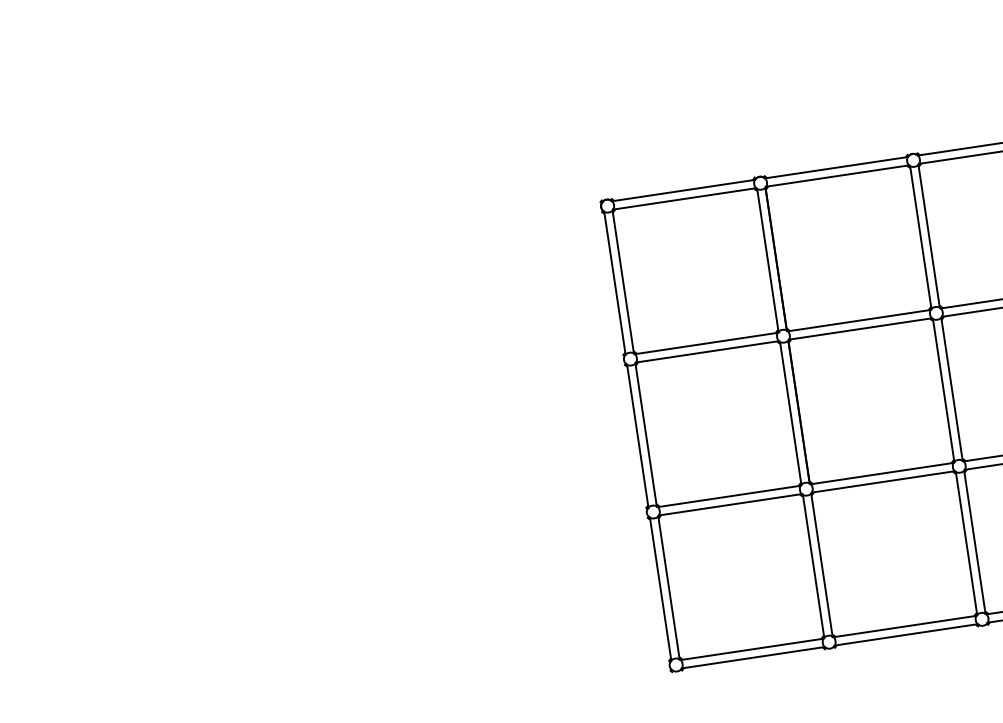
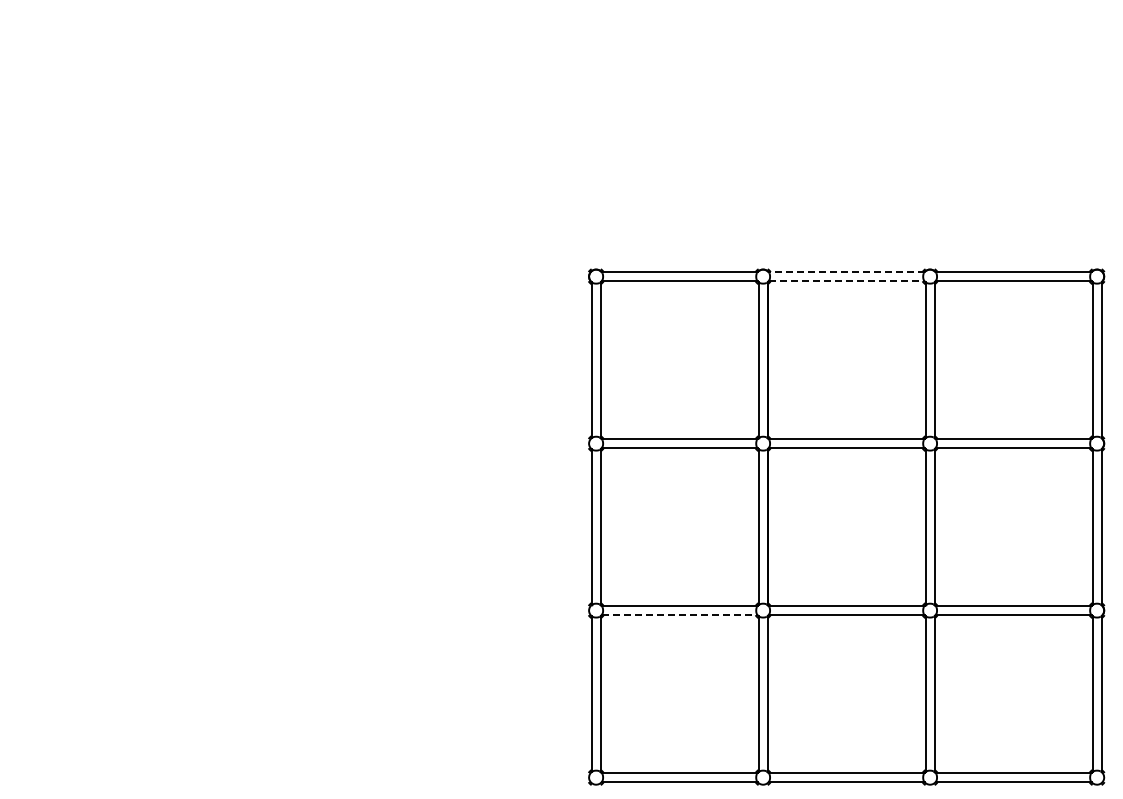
line: (836, 168) -> (846, 272), solid -> dashed
line: (837, 176) -> (846, 281), solid -> dashed
line: (730, 505) -> (679, 615), solid -> dashed

